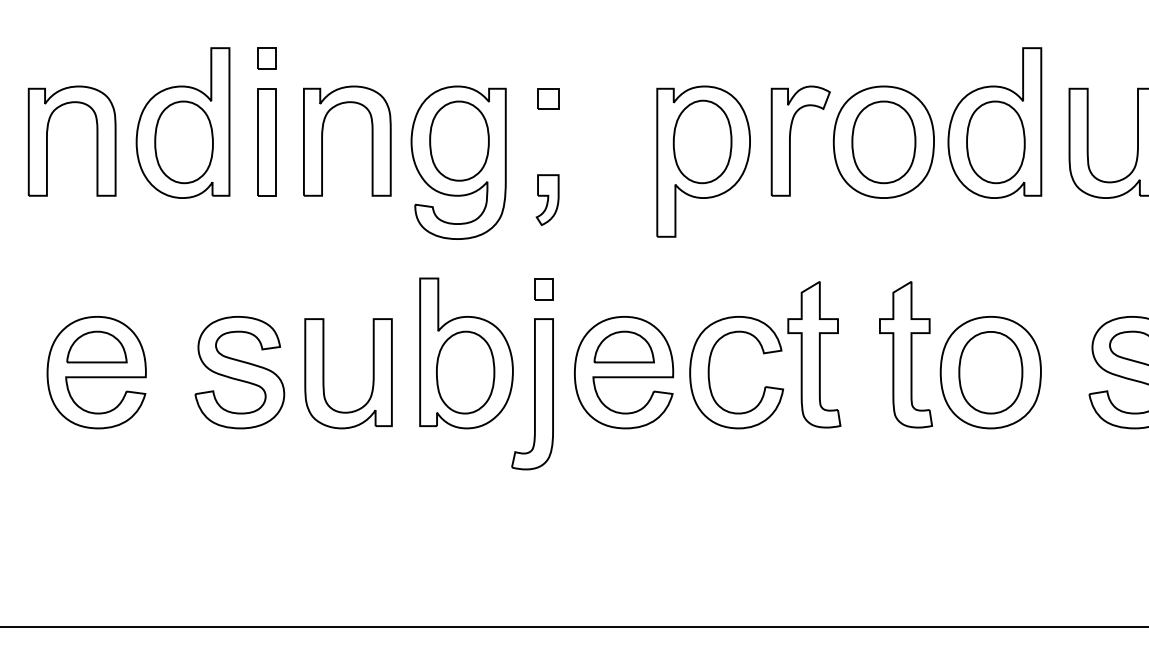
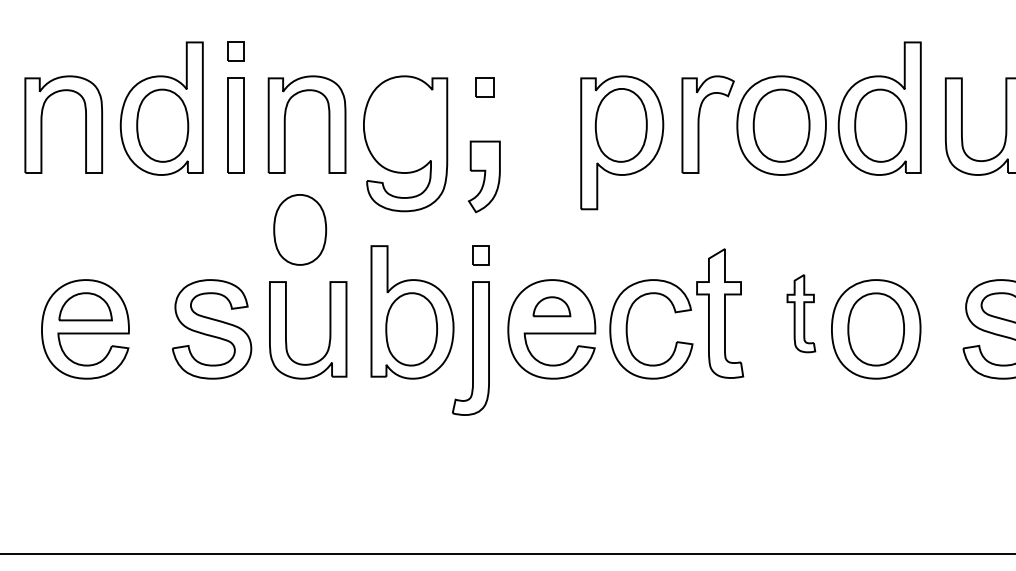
part: (459, 140) -> (300, 229), moved
part: (547, 199) -> (484, 176), size x1.6
part: (623, 346) -> (551, 306), size x0.7
part: (906, 354) -> (801, 313), size x0.6

